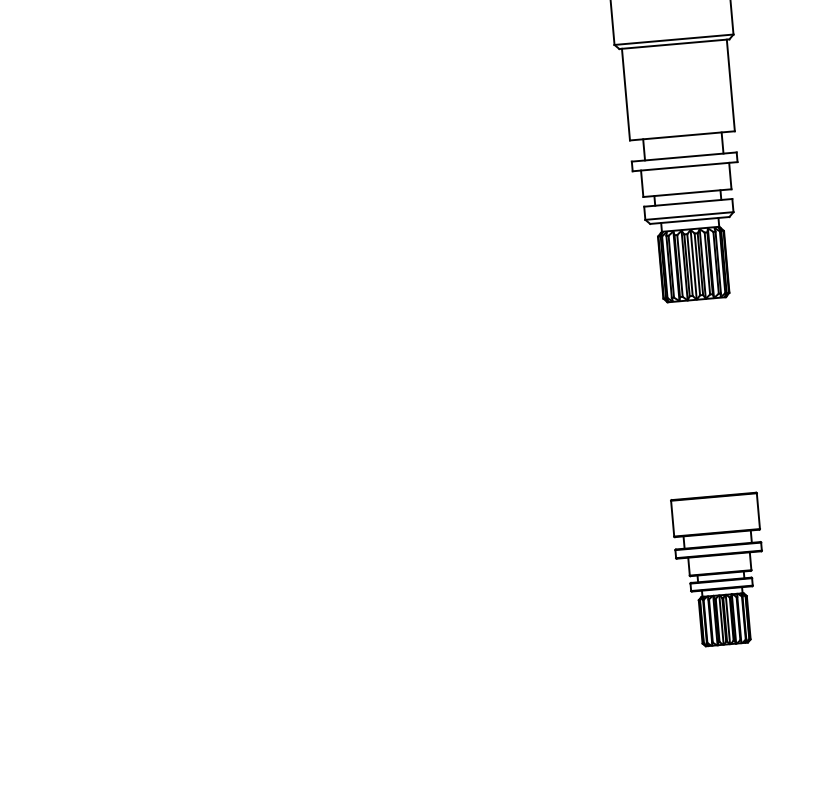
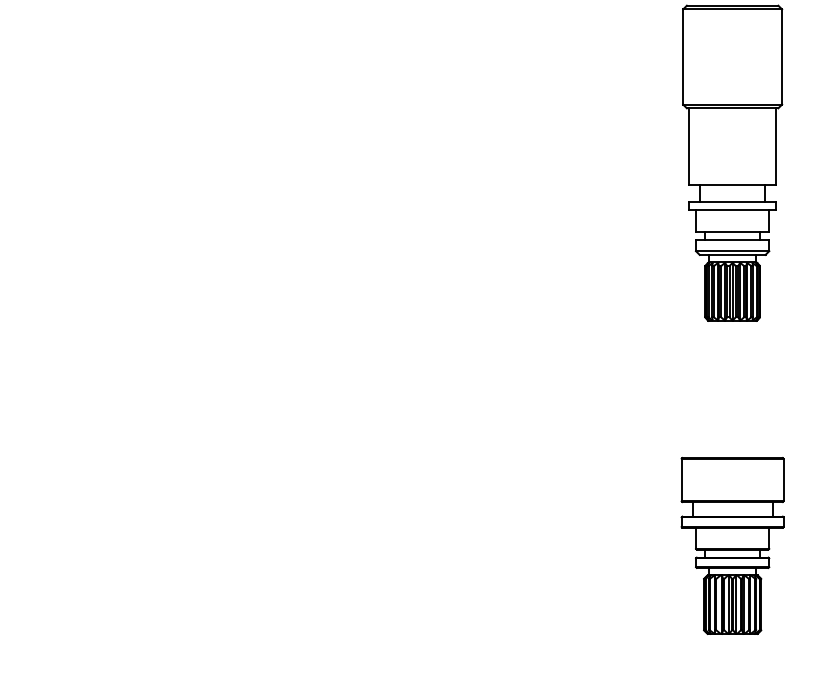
part: (720, 569) -> (732, 545), size x1.43

